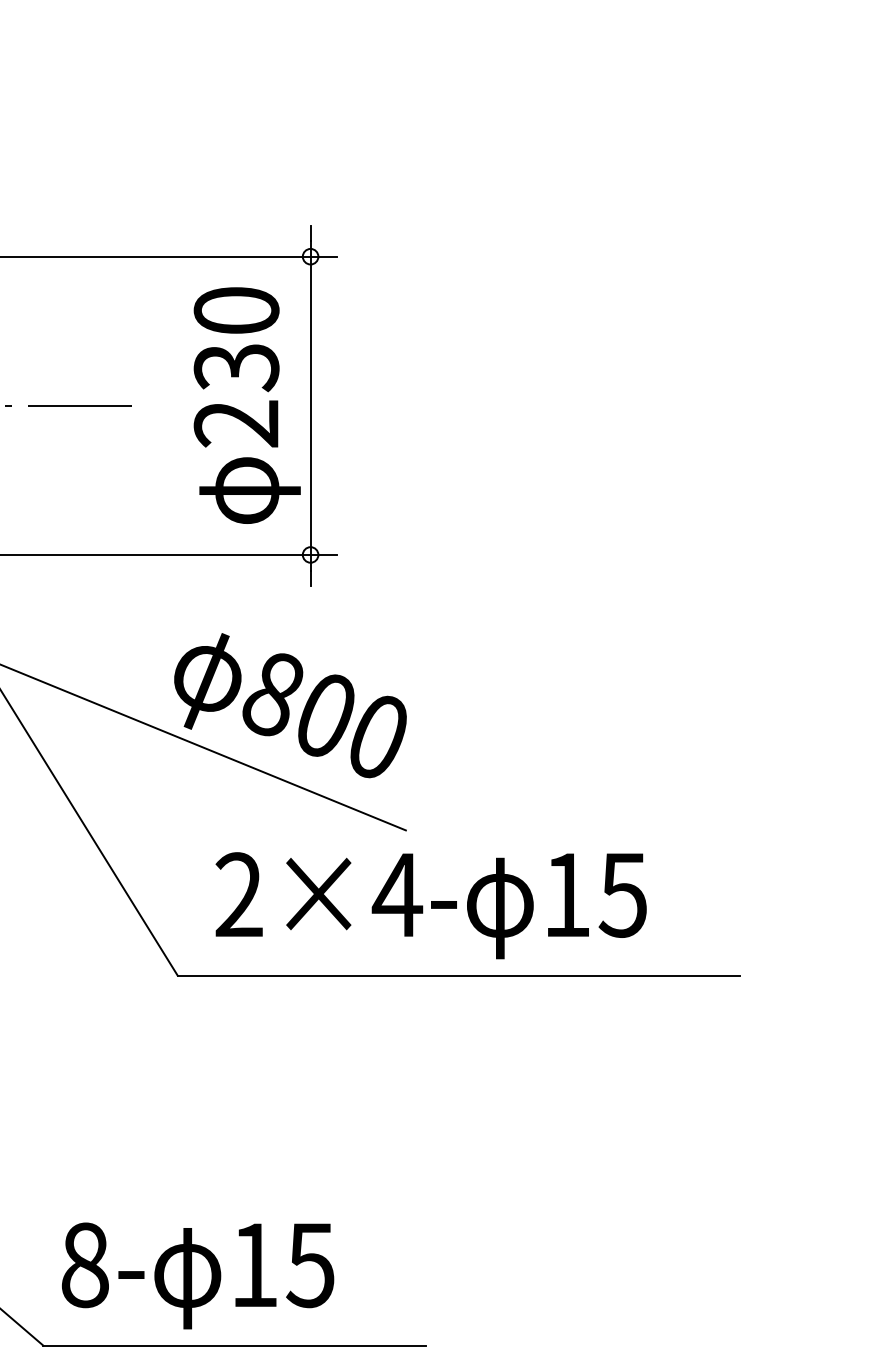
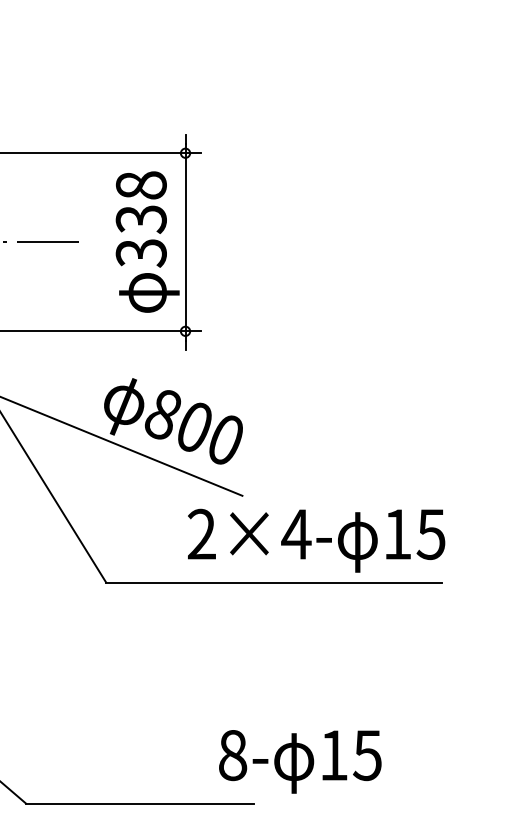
text: (235, 367) -> (140, 219), 230 -> 338
text: (431, 905) -> (316, 540), moved
text: (198, 1275) -> (300, 761), moved

